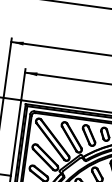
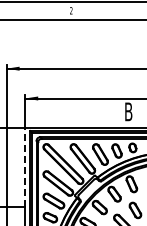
line: (16, 138) -> (25, 167), solid -> dashed

